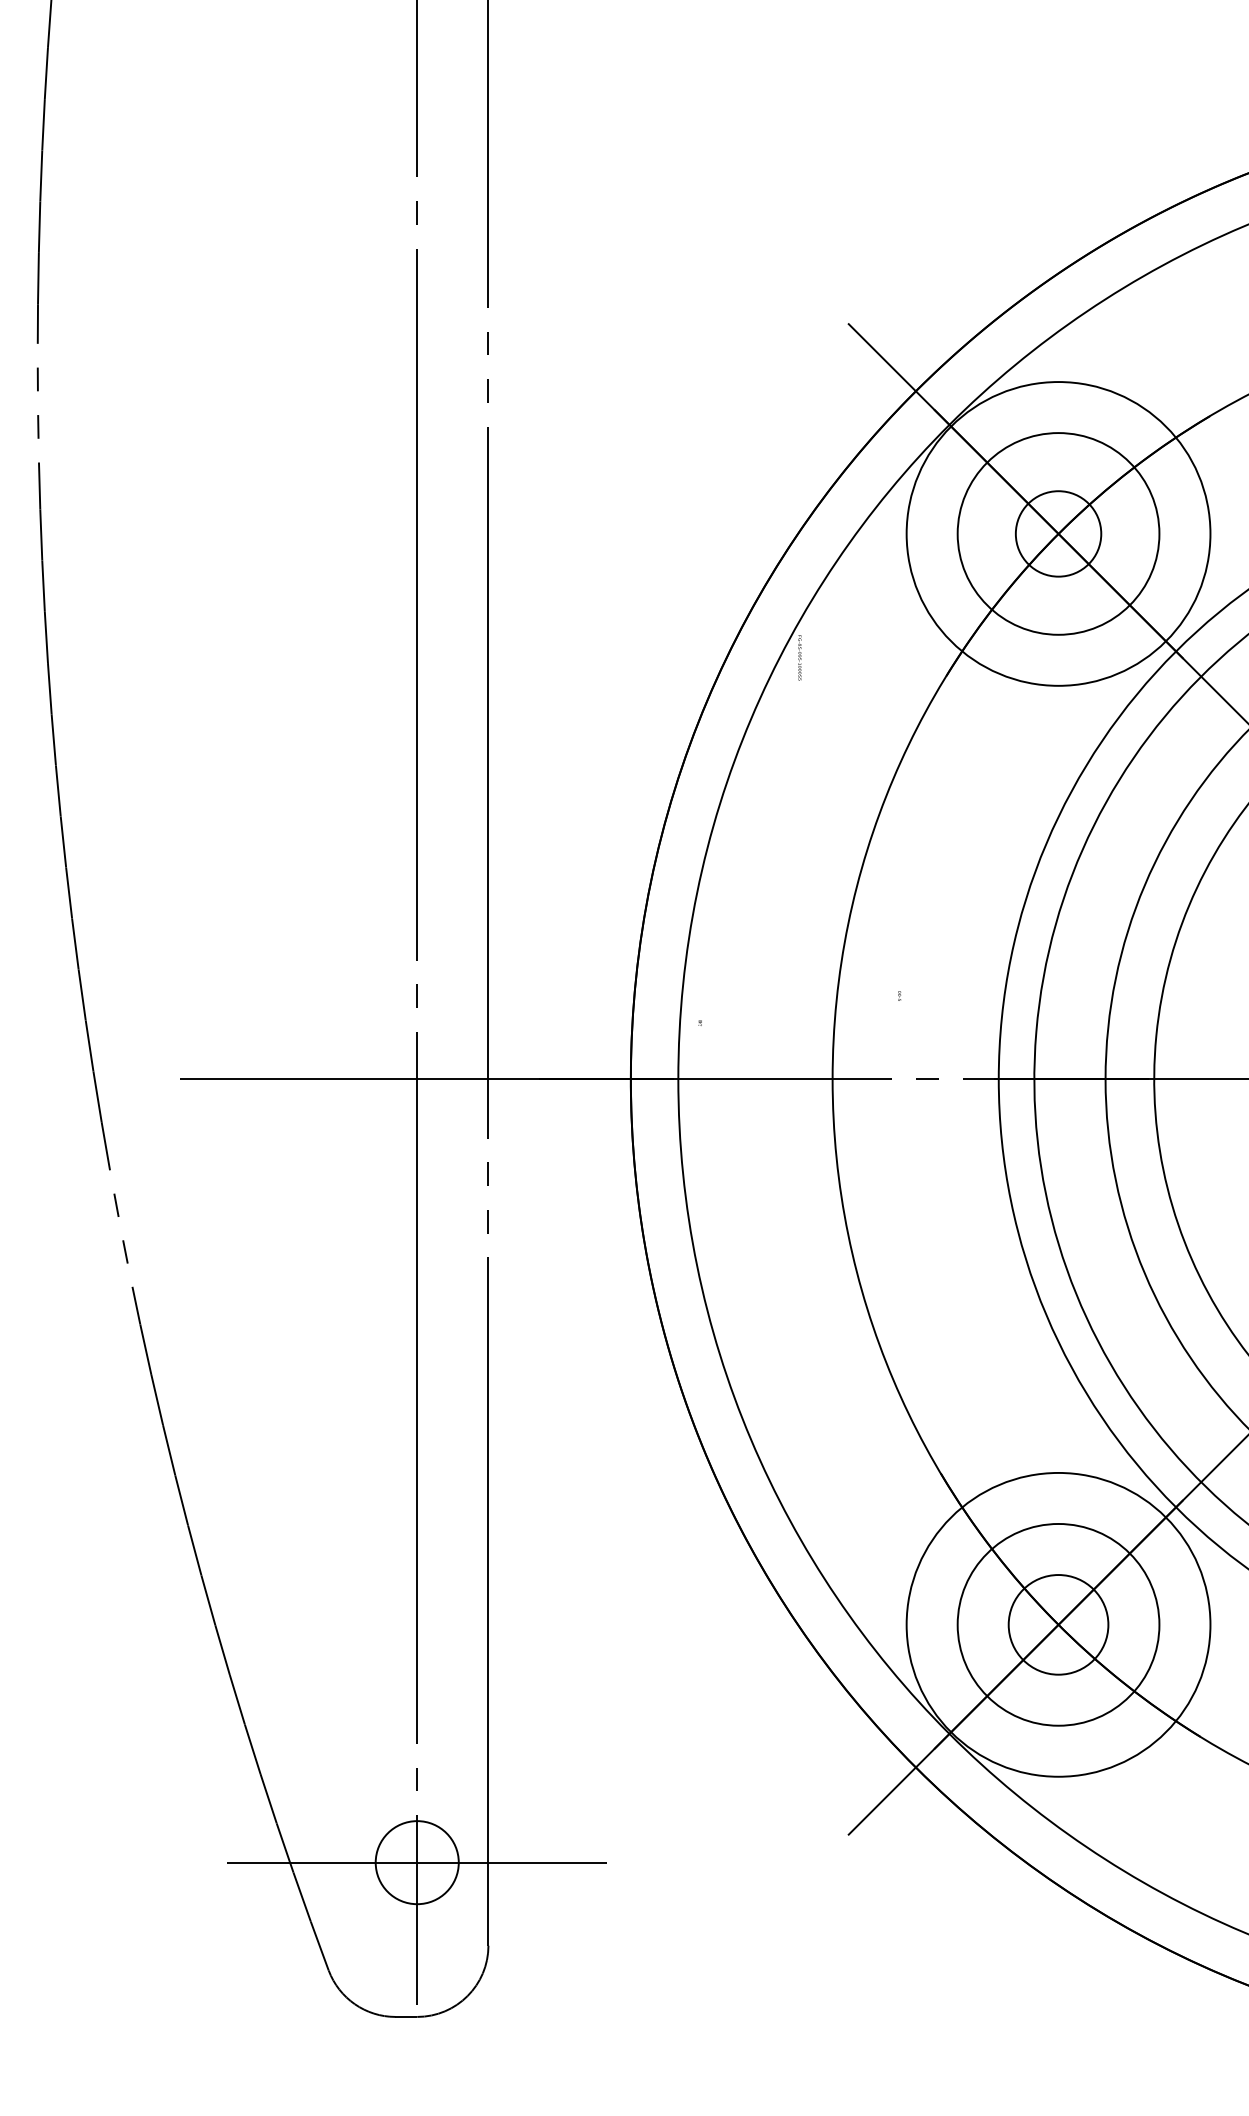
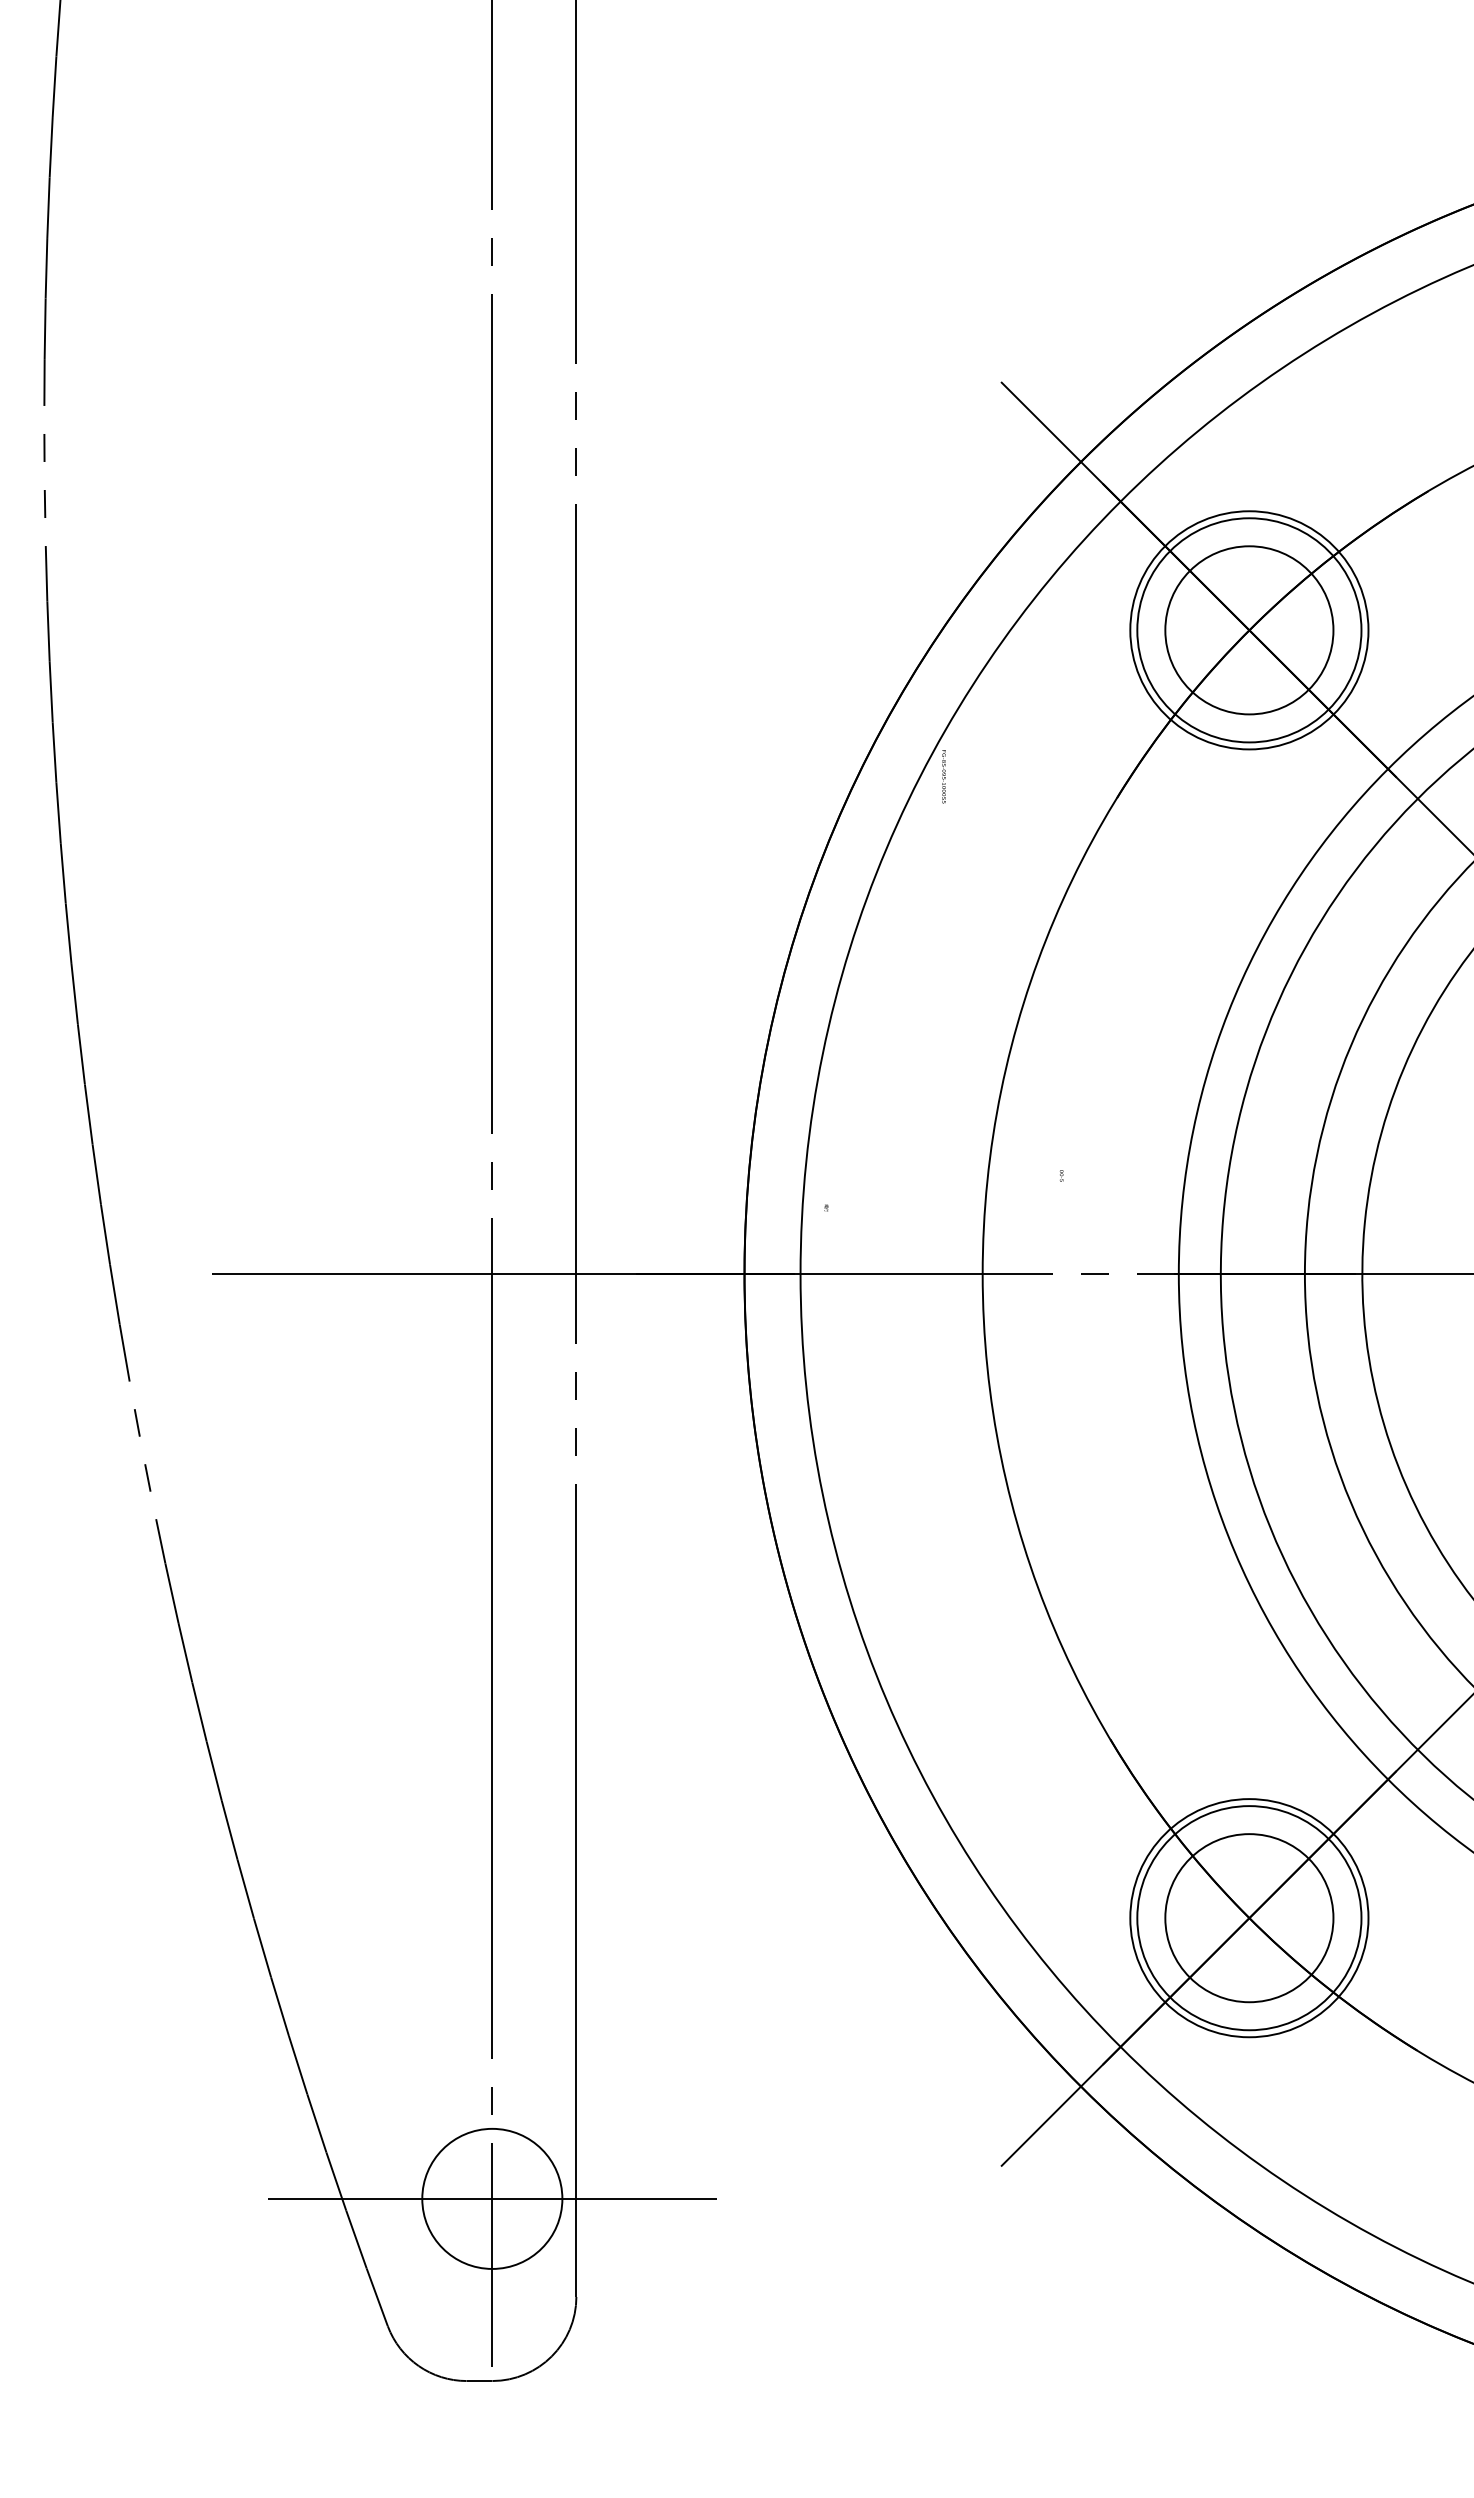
circle: (1058, 534) -> (1249, 630), size x0.62
circle: (1058, 534) -> (1249, 630), size x1.67
circle: (1058, 1625) -> (1249, 1918), size x0.62
circle: (1058, 1625) -> (1249, 1918), size x1.43
circle: (417, 1862) -> (492, 2198), size x1.43

